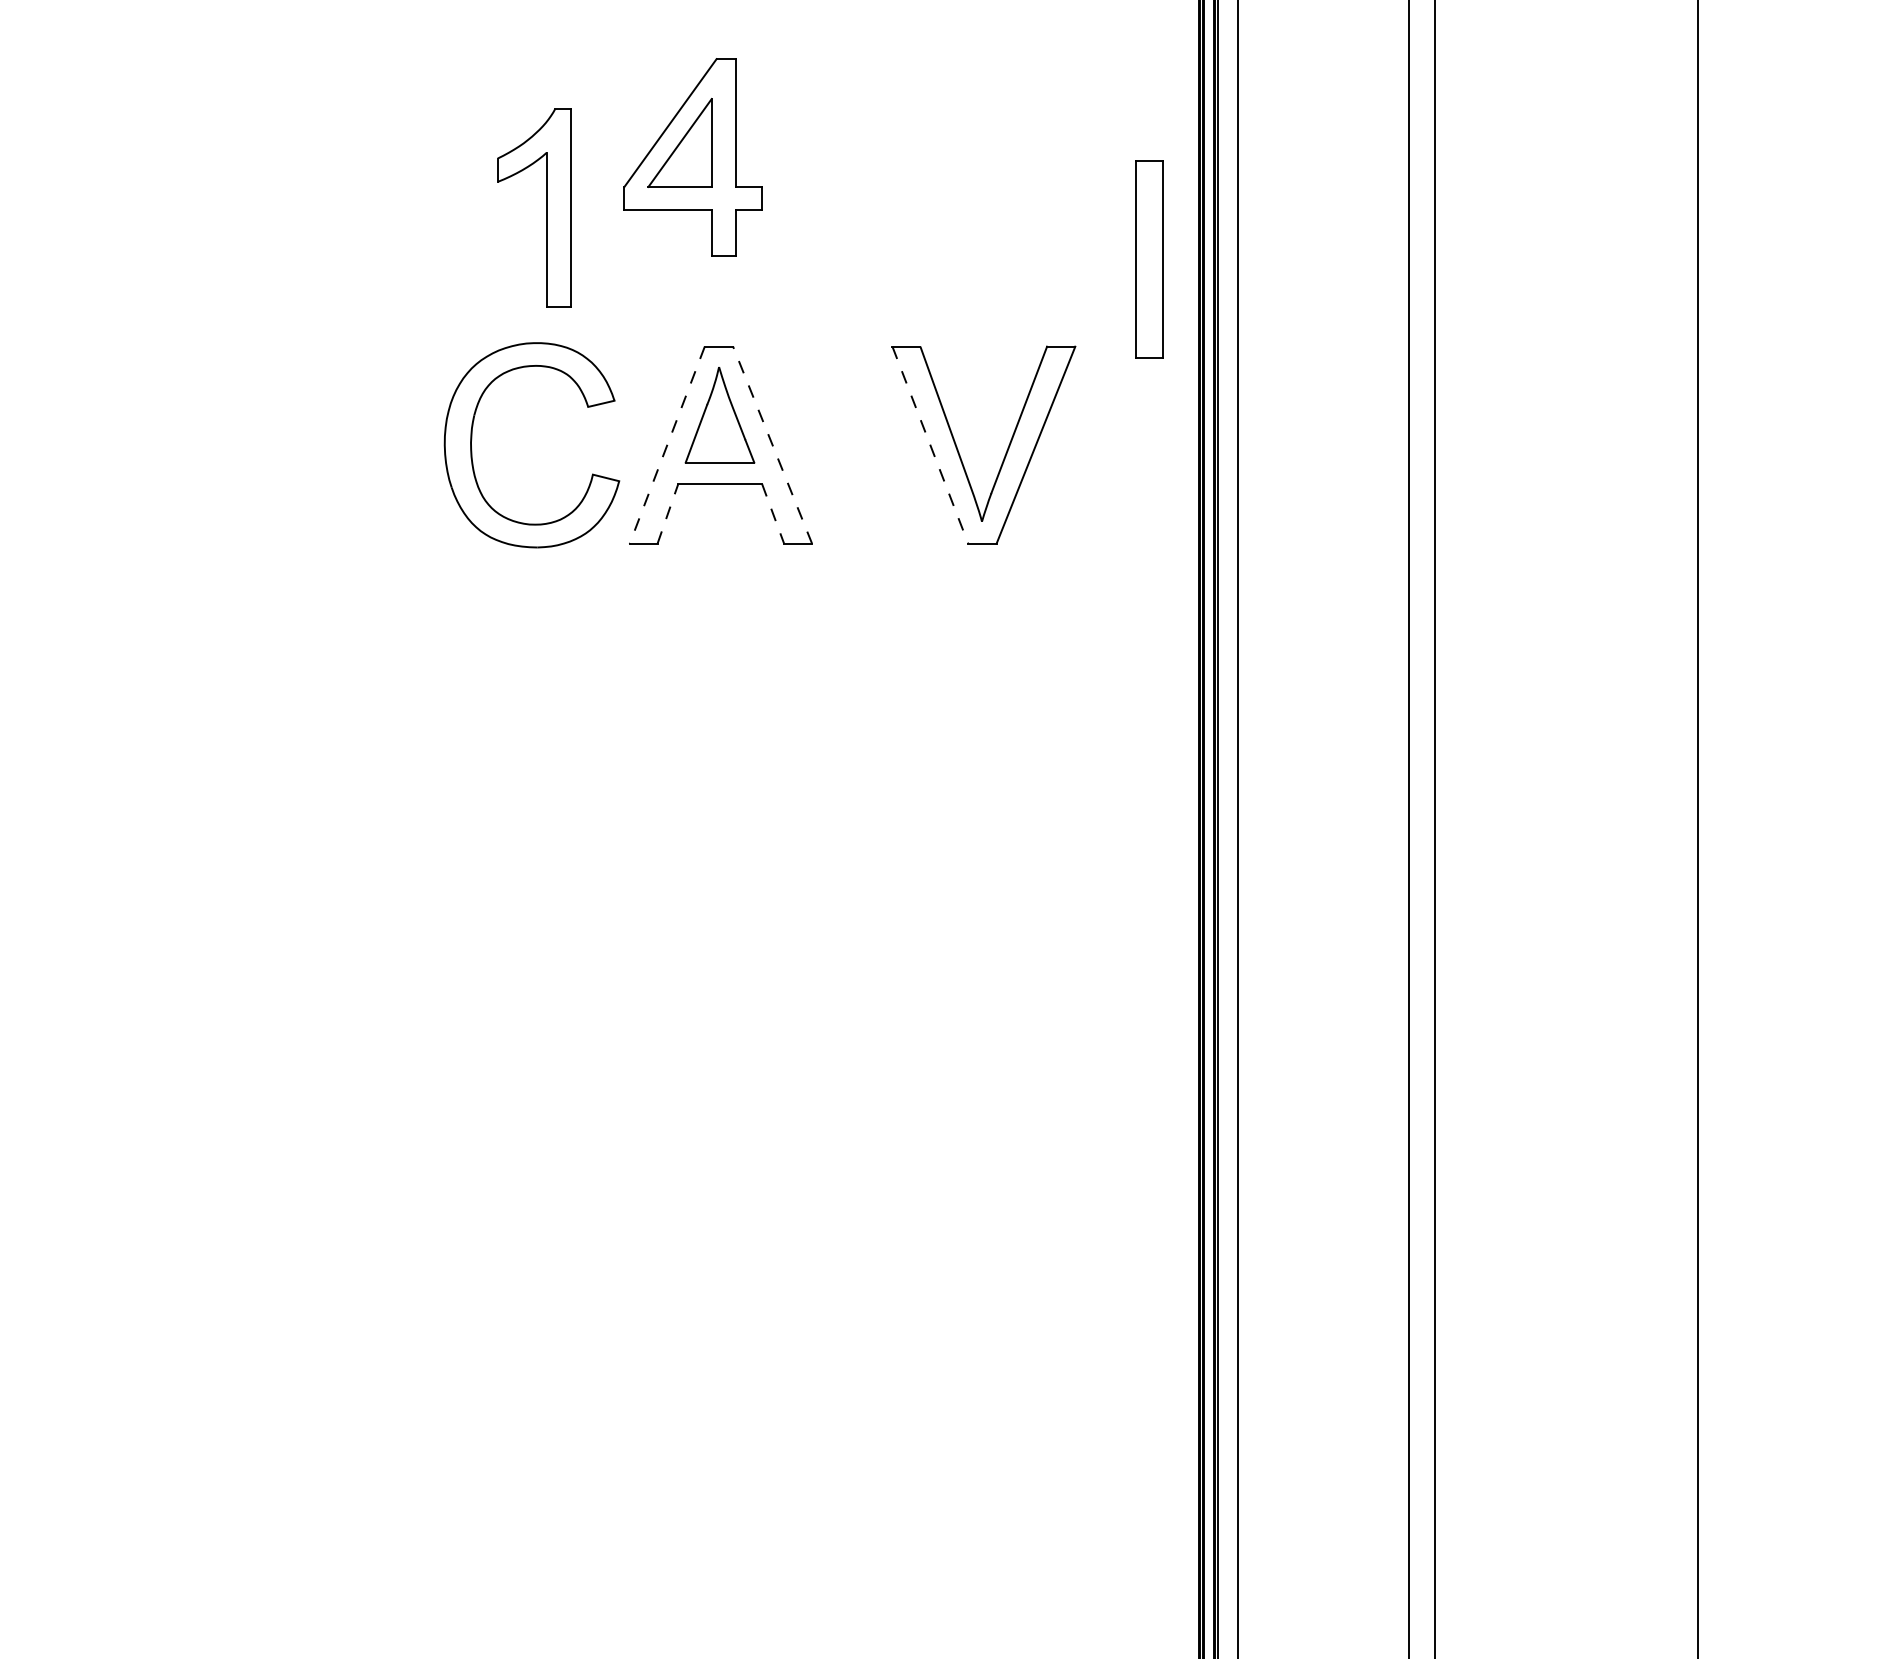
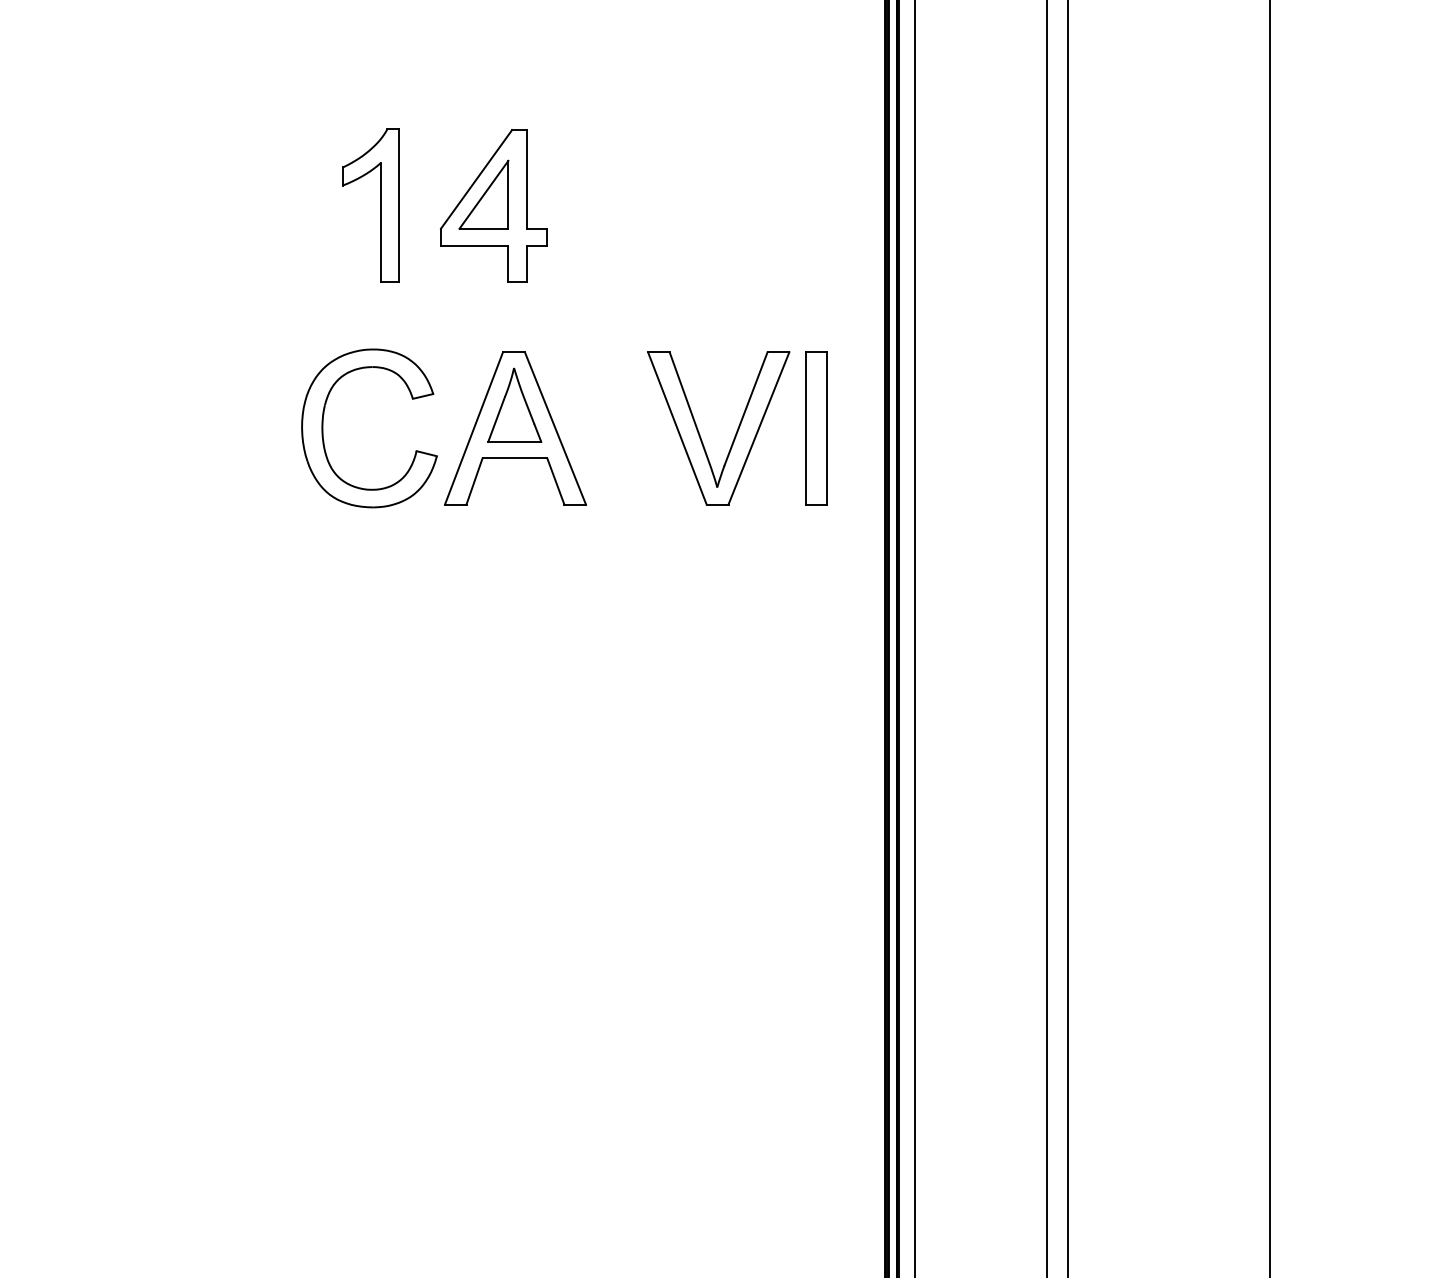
part: (546, 207) -> (380, 205), moved
part: (1149, 259) -> (816, 428), moved
line: (772, 444) -> (555, 427), dashed -> solid
line: (667, 445) -> (474, 428), dashed -> solid
line: (930, 445) -> (677, 428), dashed -> solid
line: (667, 513) -> (474, 481), dashed -> solid
line: (773, 513) -> (556, 481), dashed -> solid

